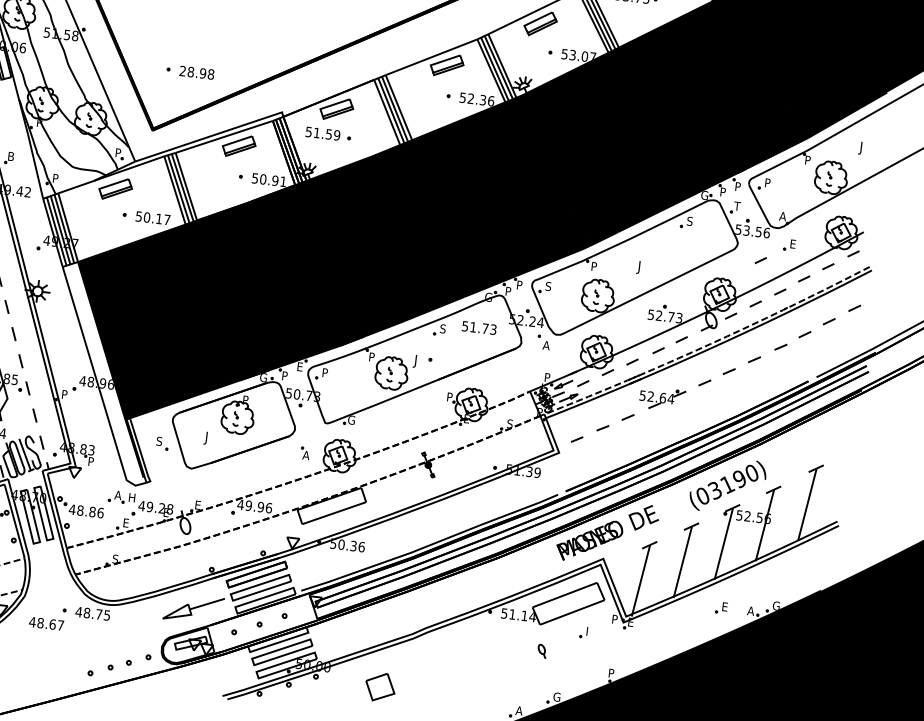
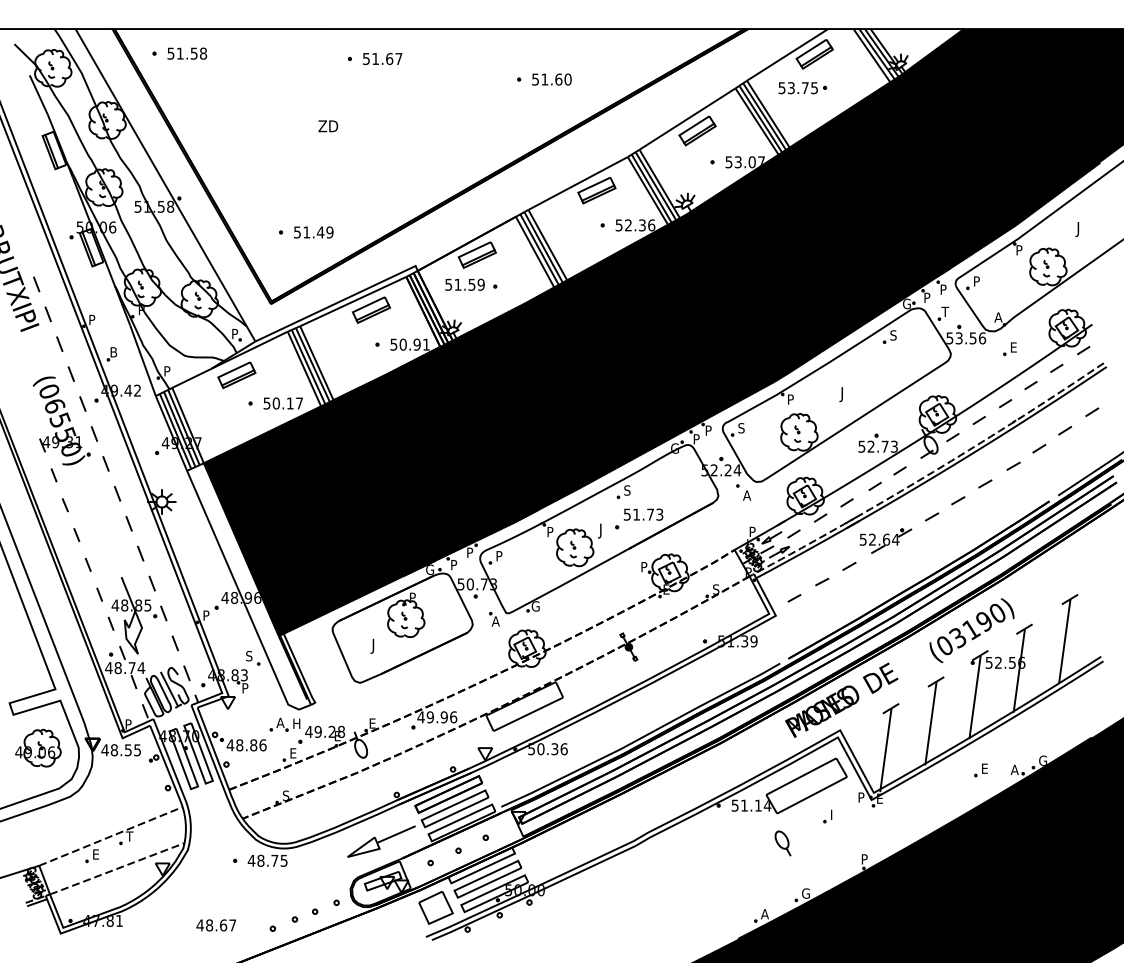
text: (196, 72) -> (313, 232), 28.98 -> 51.49
line: (760, 260) -> (978, 370), removed
text: (479, 327) -> (643, 514), moved
text: (300, 366) -> (470, 552), E -> P
part: (162, 443) -> (253, 658), moved
part: (305, 452) -> (494, 618), moved
text: (46, 623) -> (216, 925), moved
part: (541, 651) -> (782, 843), size x1.67
part: (379, 686) -> (435, 907), moved

